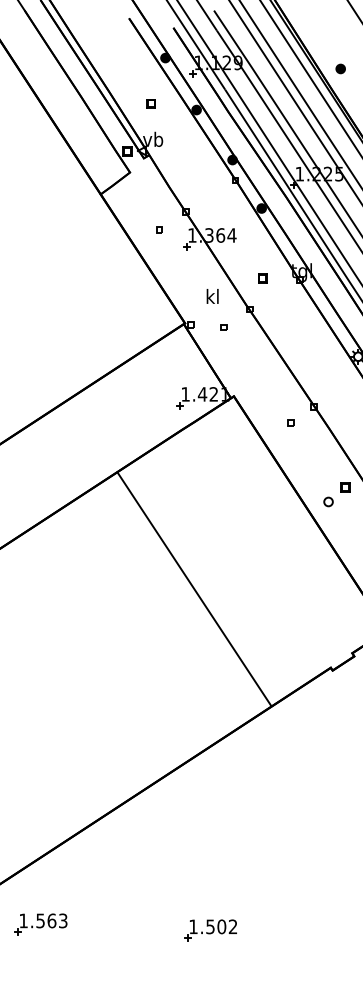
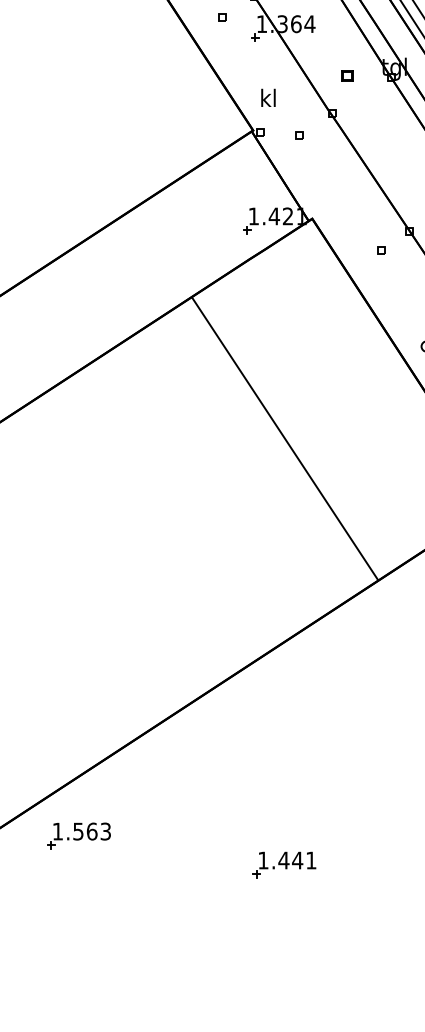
text: (212, 296) -> (268, 97), moved
line: (194, 589) -> (285, 439), moved
part: (40, 924) -> (78, 835), moved
text: (221, 926) -> (297, 860), 1.502 -> 1.441

